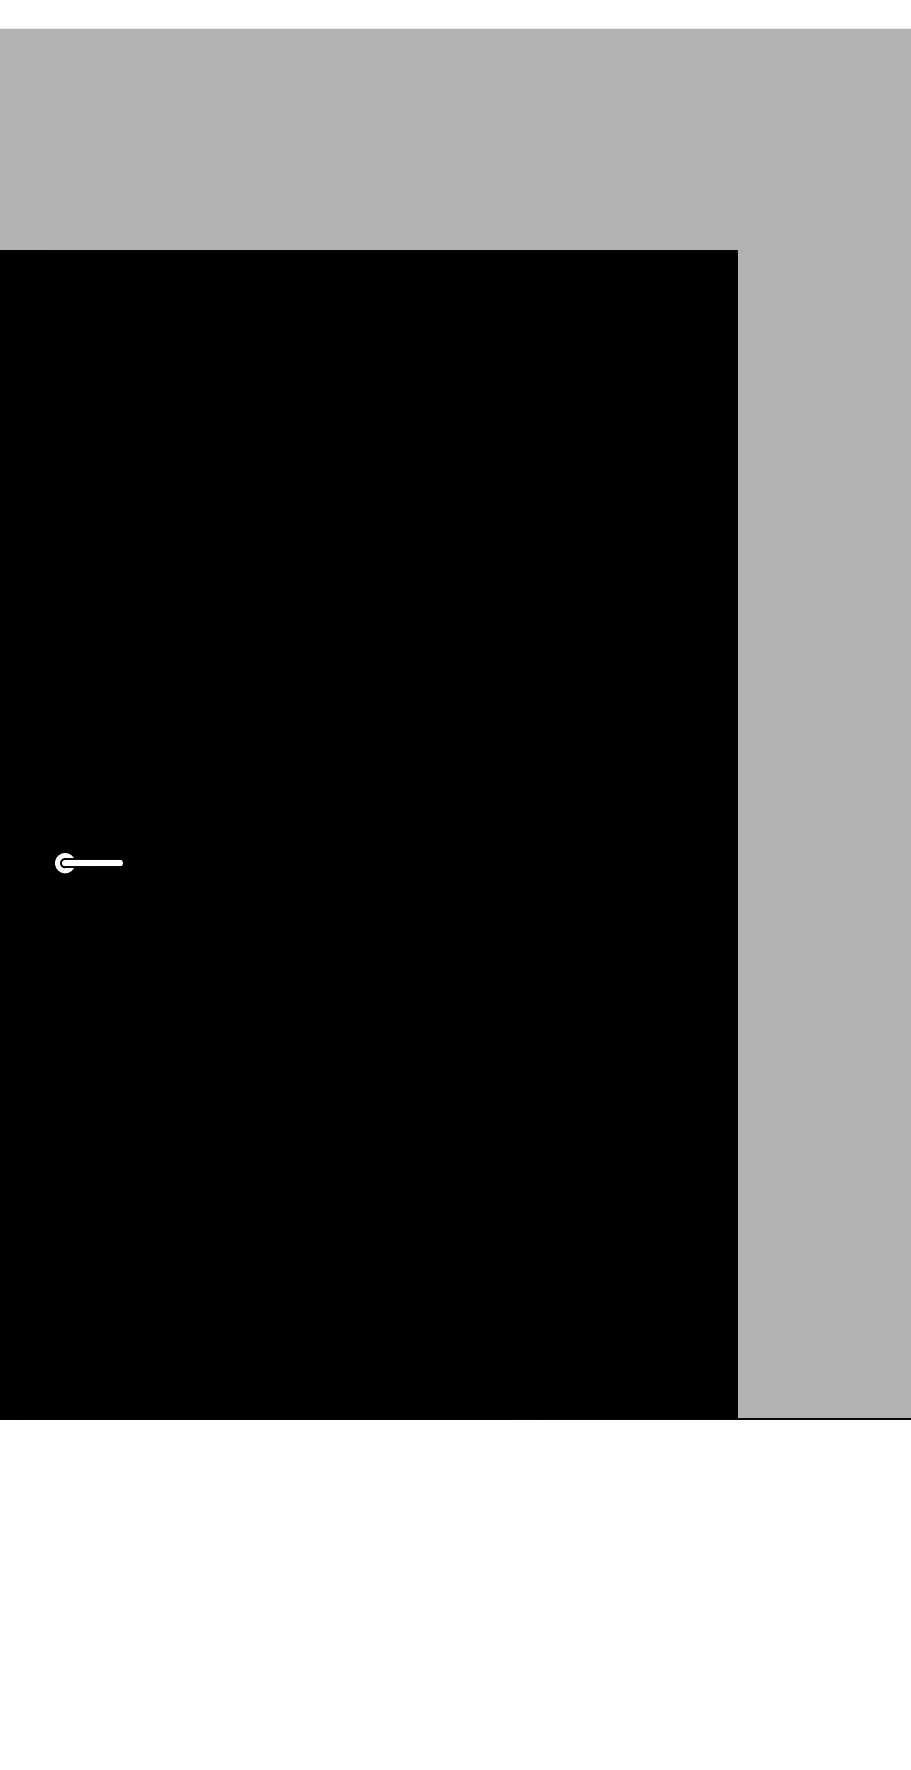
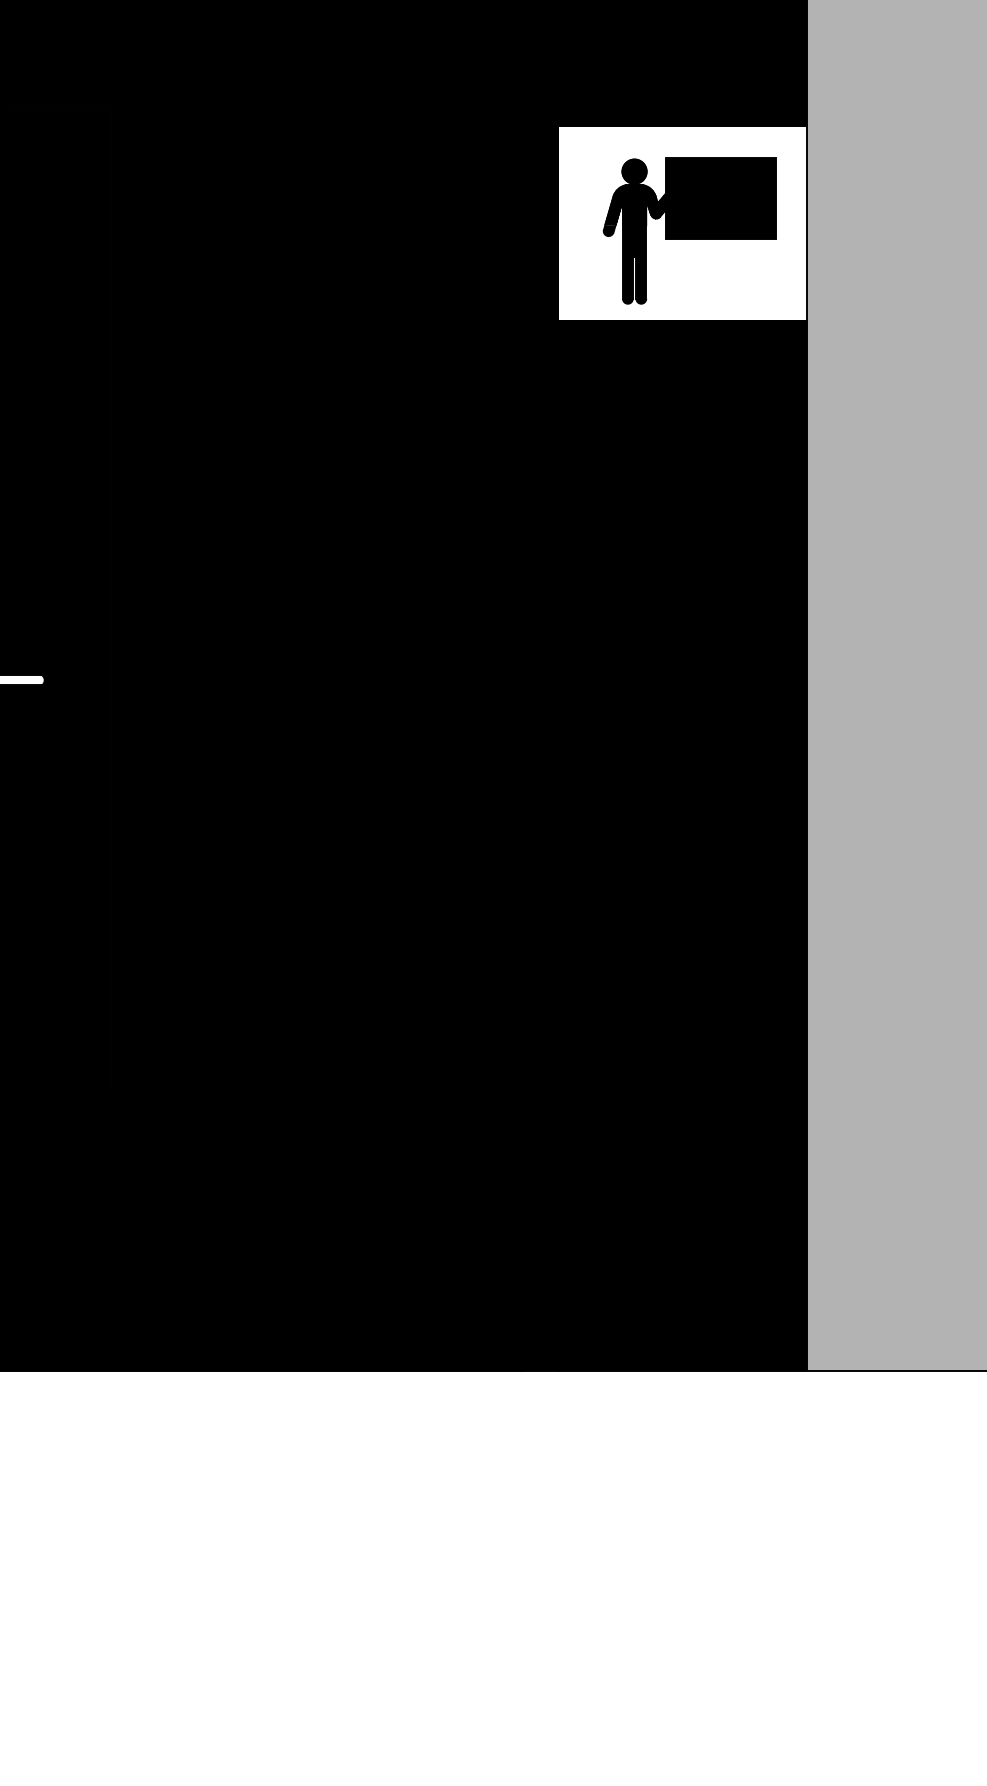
fill: (636, 495) -> (681, 223), removed

